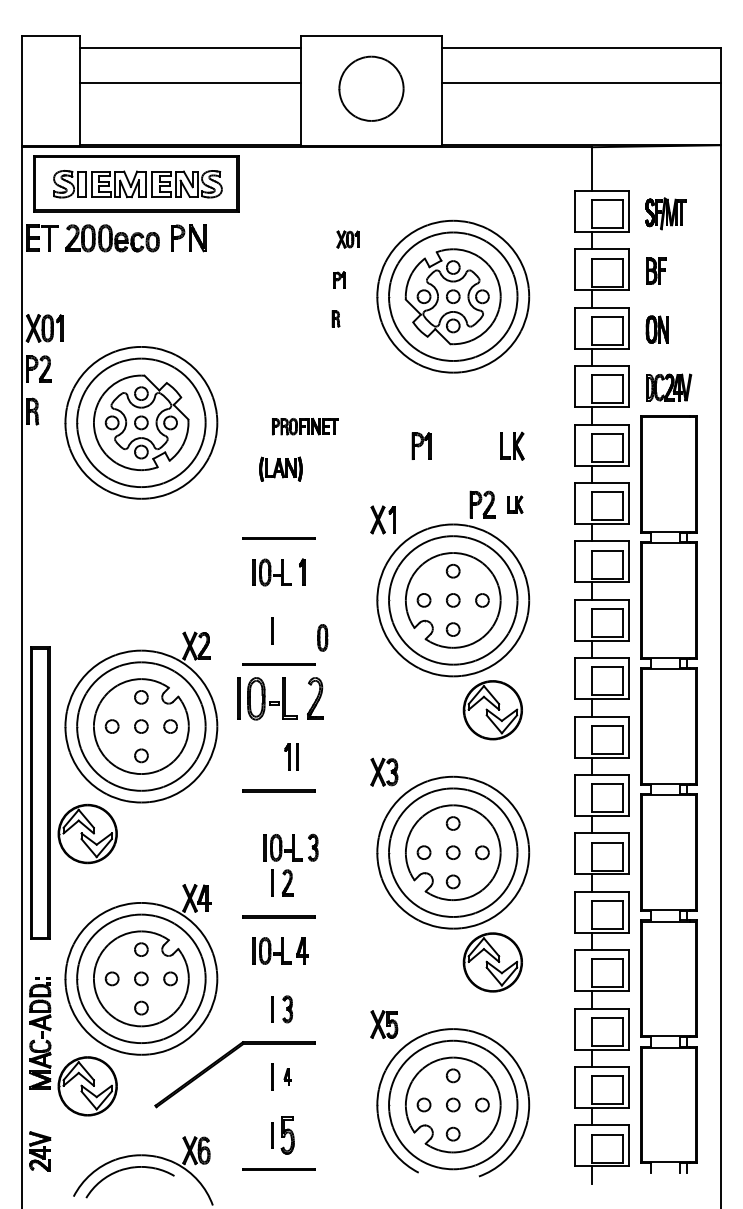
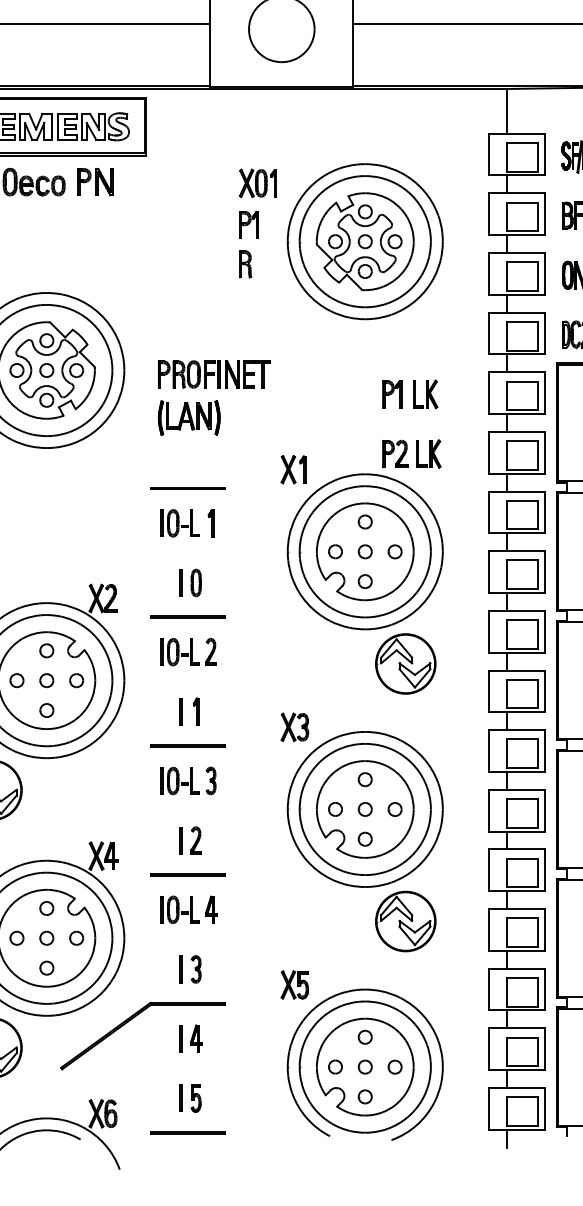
part: (347, 239) -> (257, 183), size x1.67
part: (339, 279) -> (249, 224), size x1.67
part: (335, 318) -> (245, 263), size x1.67
part: (305, 426) -> (214, 374), size x1.67
part: (421, 445) -> (392, 393), moved
part: (280, 468) -> (188, 417), size x1.43
part: (515, 504) -> (428, 453), size x1.67
part: (322, 637) -> (196, 582), moved
part: (279, 698) -> (187, 651), size x0.62
line: (297, 756) -> (180, 711), moved
part: (290, 847) -> (187, 780), moved
part: (287, 1076) -> (196, 1037), size x1.67
part: (287, 1135) -> (196, 1098), size x0.71

